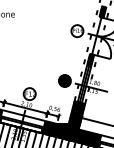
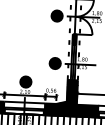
fill: (77, 31) -> (57, 16), added
fill: (29, 94) -> (25, 82), added

